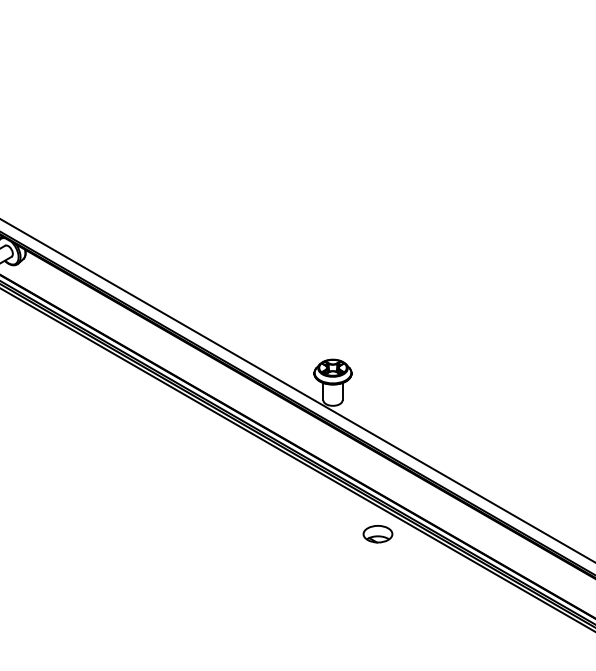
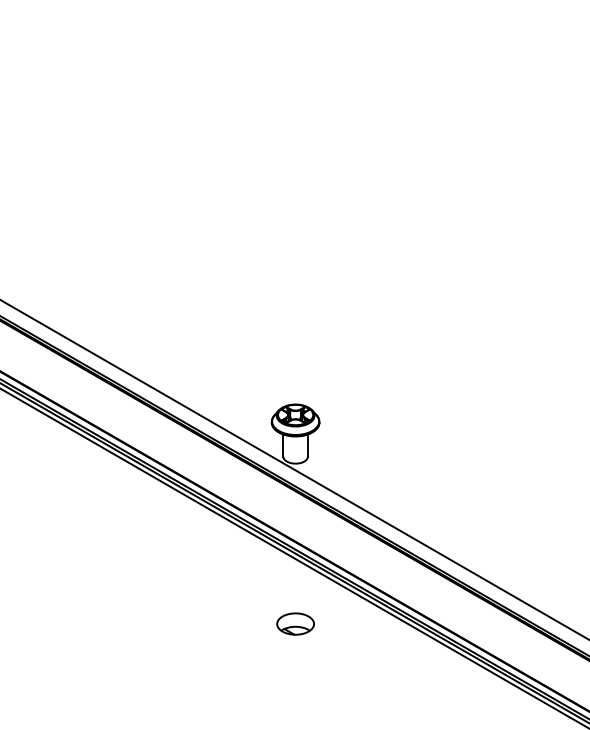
part: (377, 534) -> (294, 624), moved

